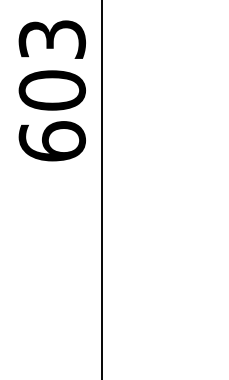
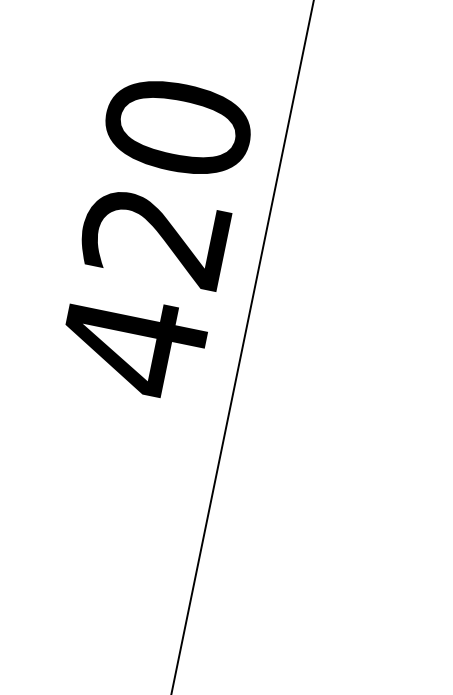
text: (52, 91) -> (155, 238), 603 -> 420

